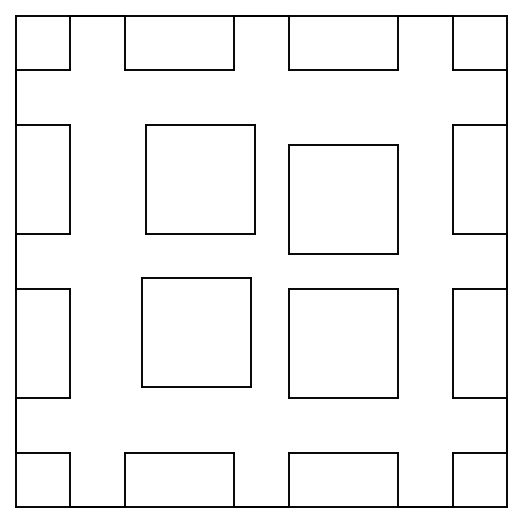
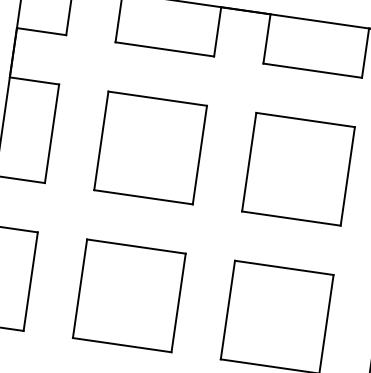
part: (200, 179) -> (150, 147), moved
part: (343, 199) -> (298, 169), moved
part: (196, 332) -> (129, 295), moved

